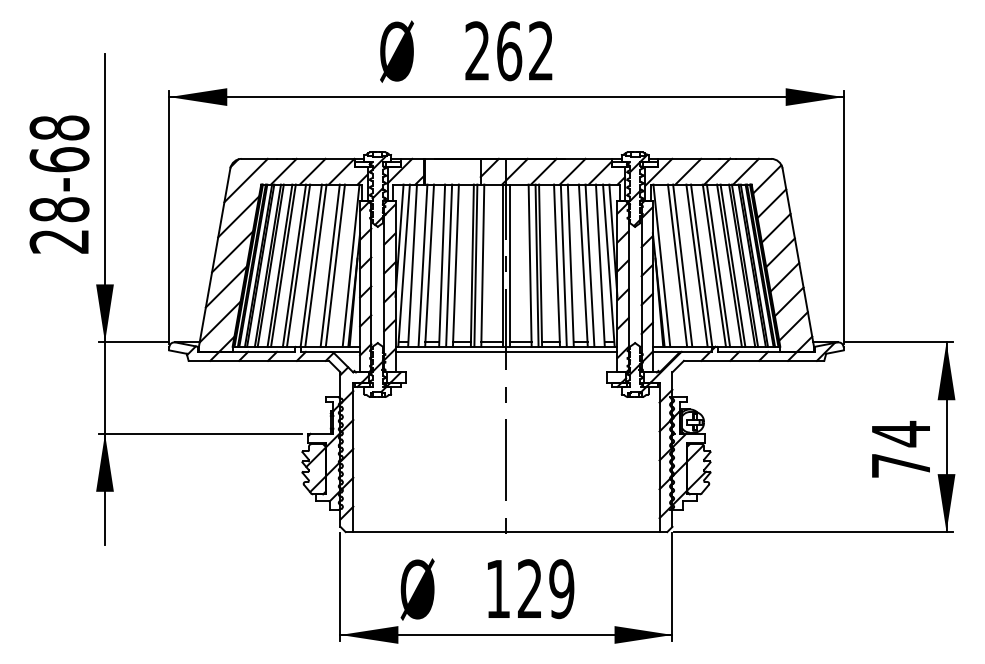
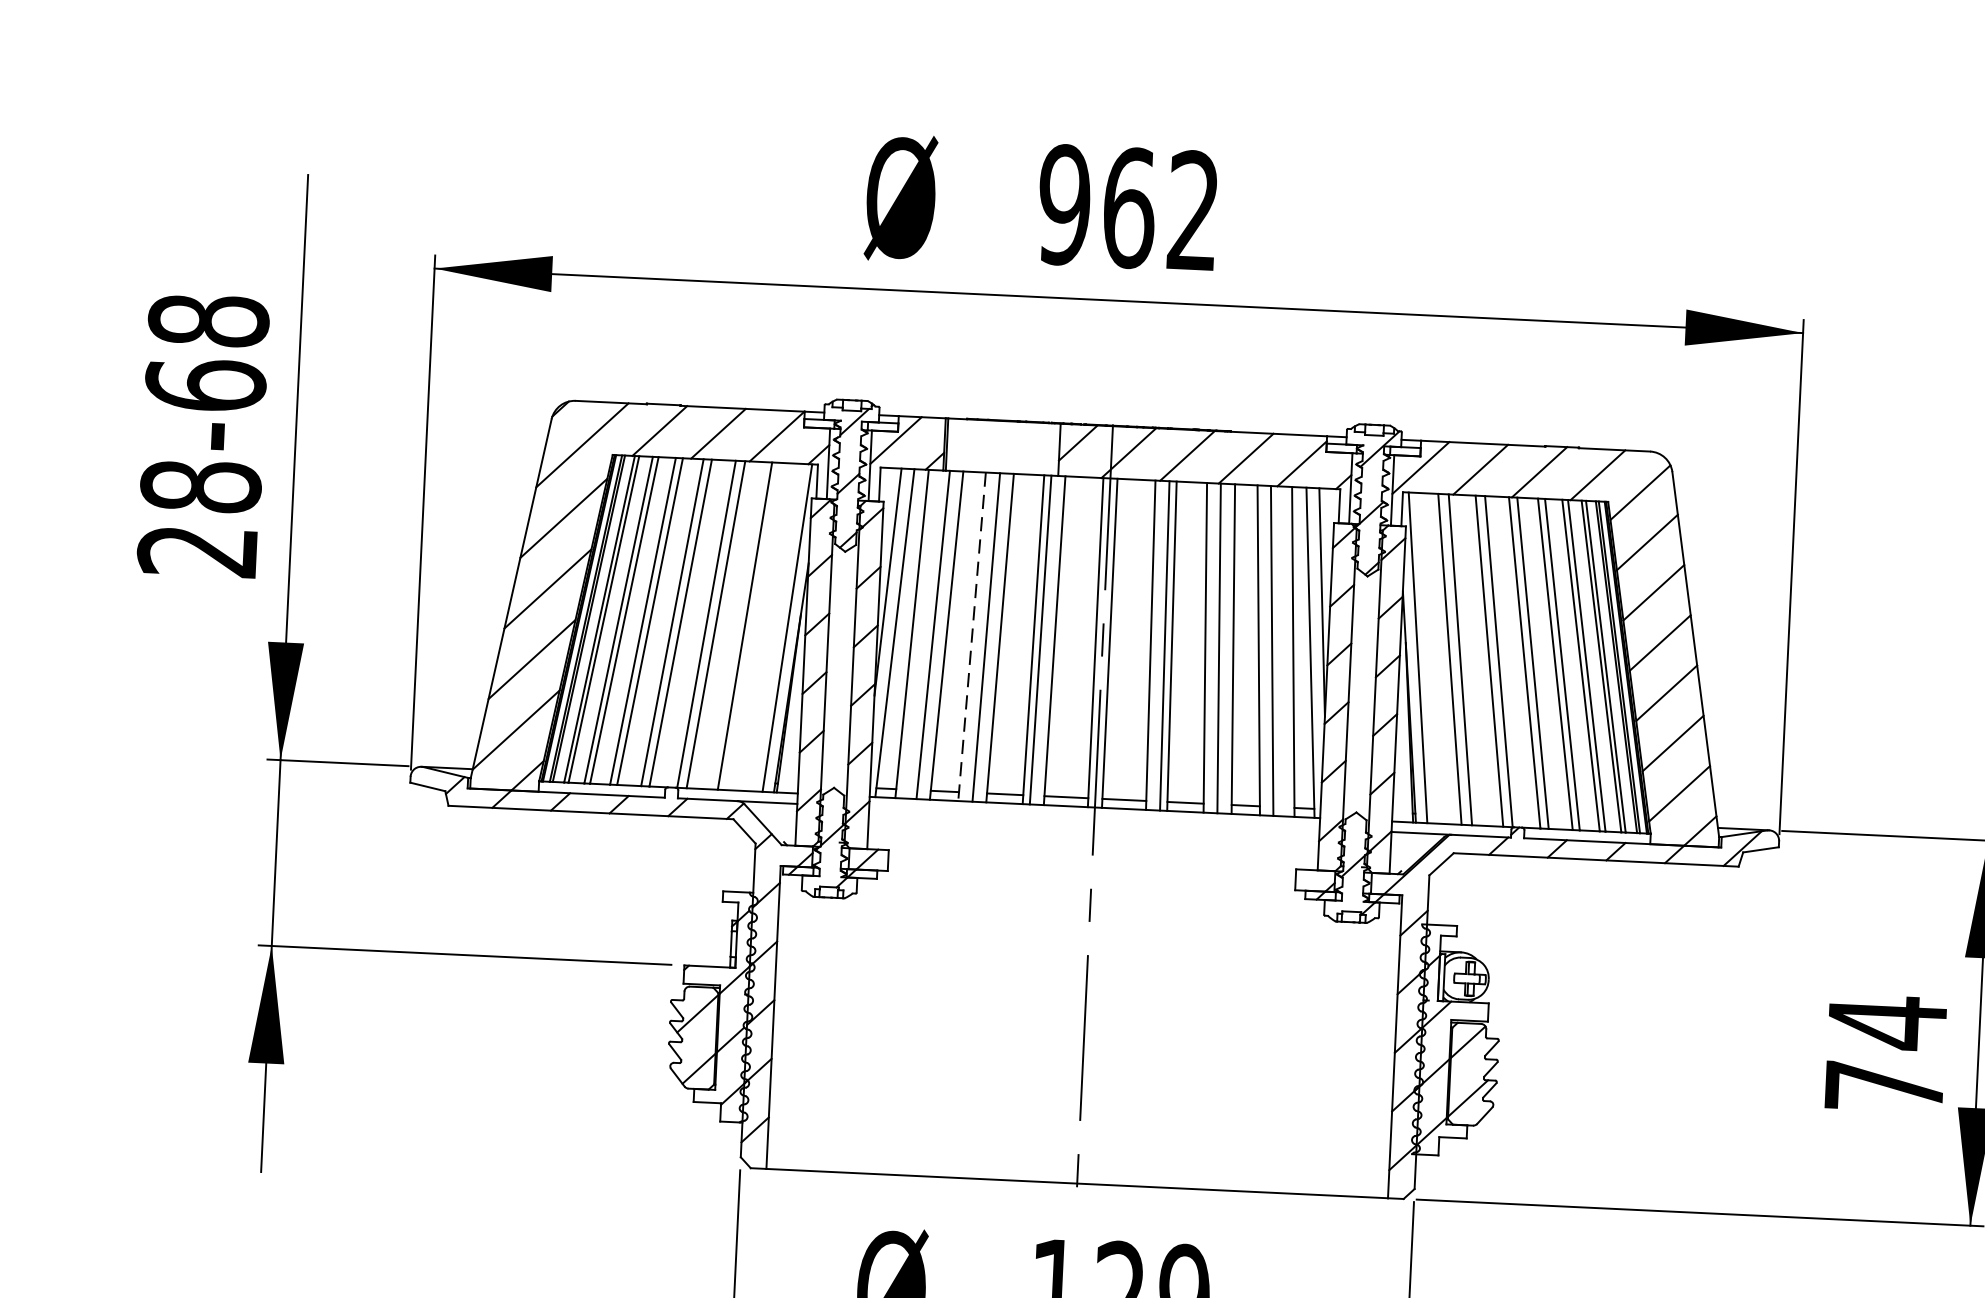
text: (477, 51) -> (1064, 205), 262 -> 962
line: (334, 265) -> (753, 626), removed
line: (442, 266) -> (972, 638), solid -> dashed
line: (506, 351) -> (1094, 817), removed

